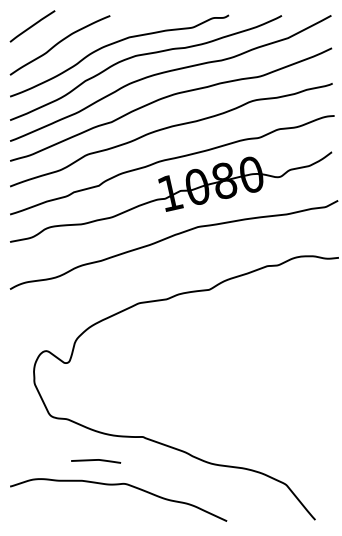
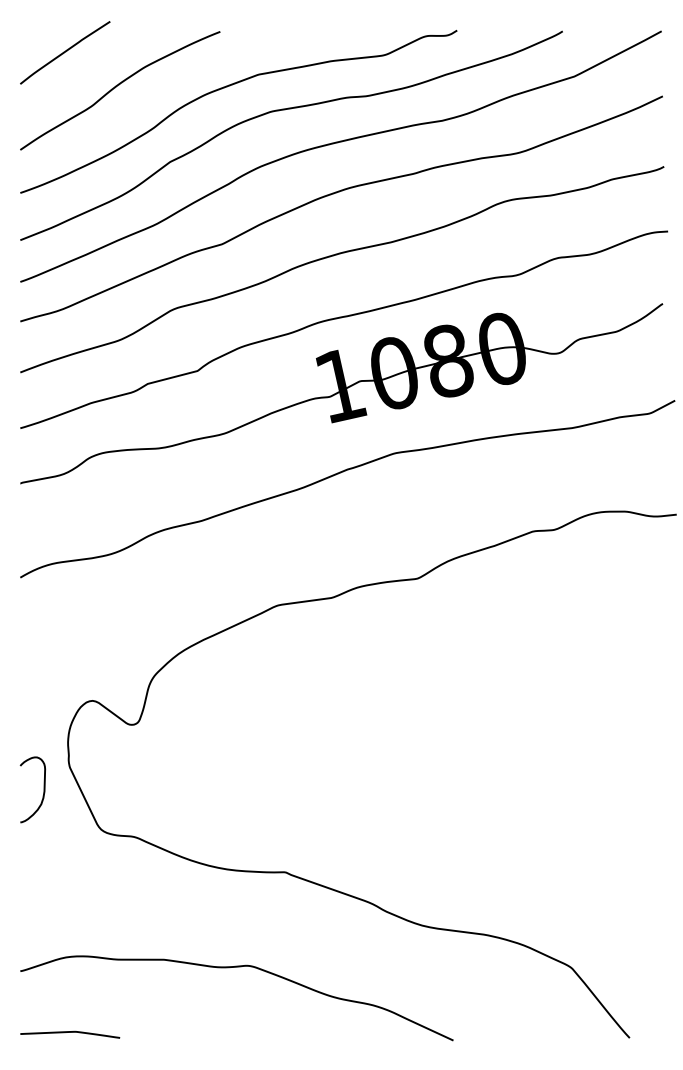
curve: (21, 395) -> (43, 789), added
curve: (96, 460) -> (71, 1033), moved

